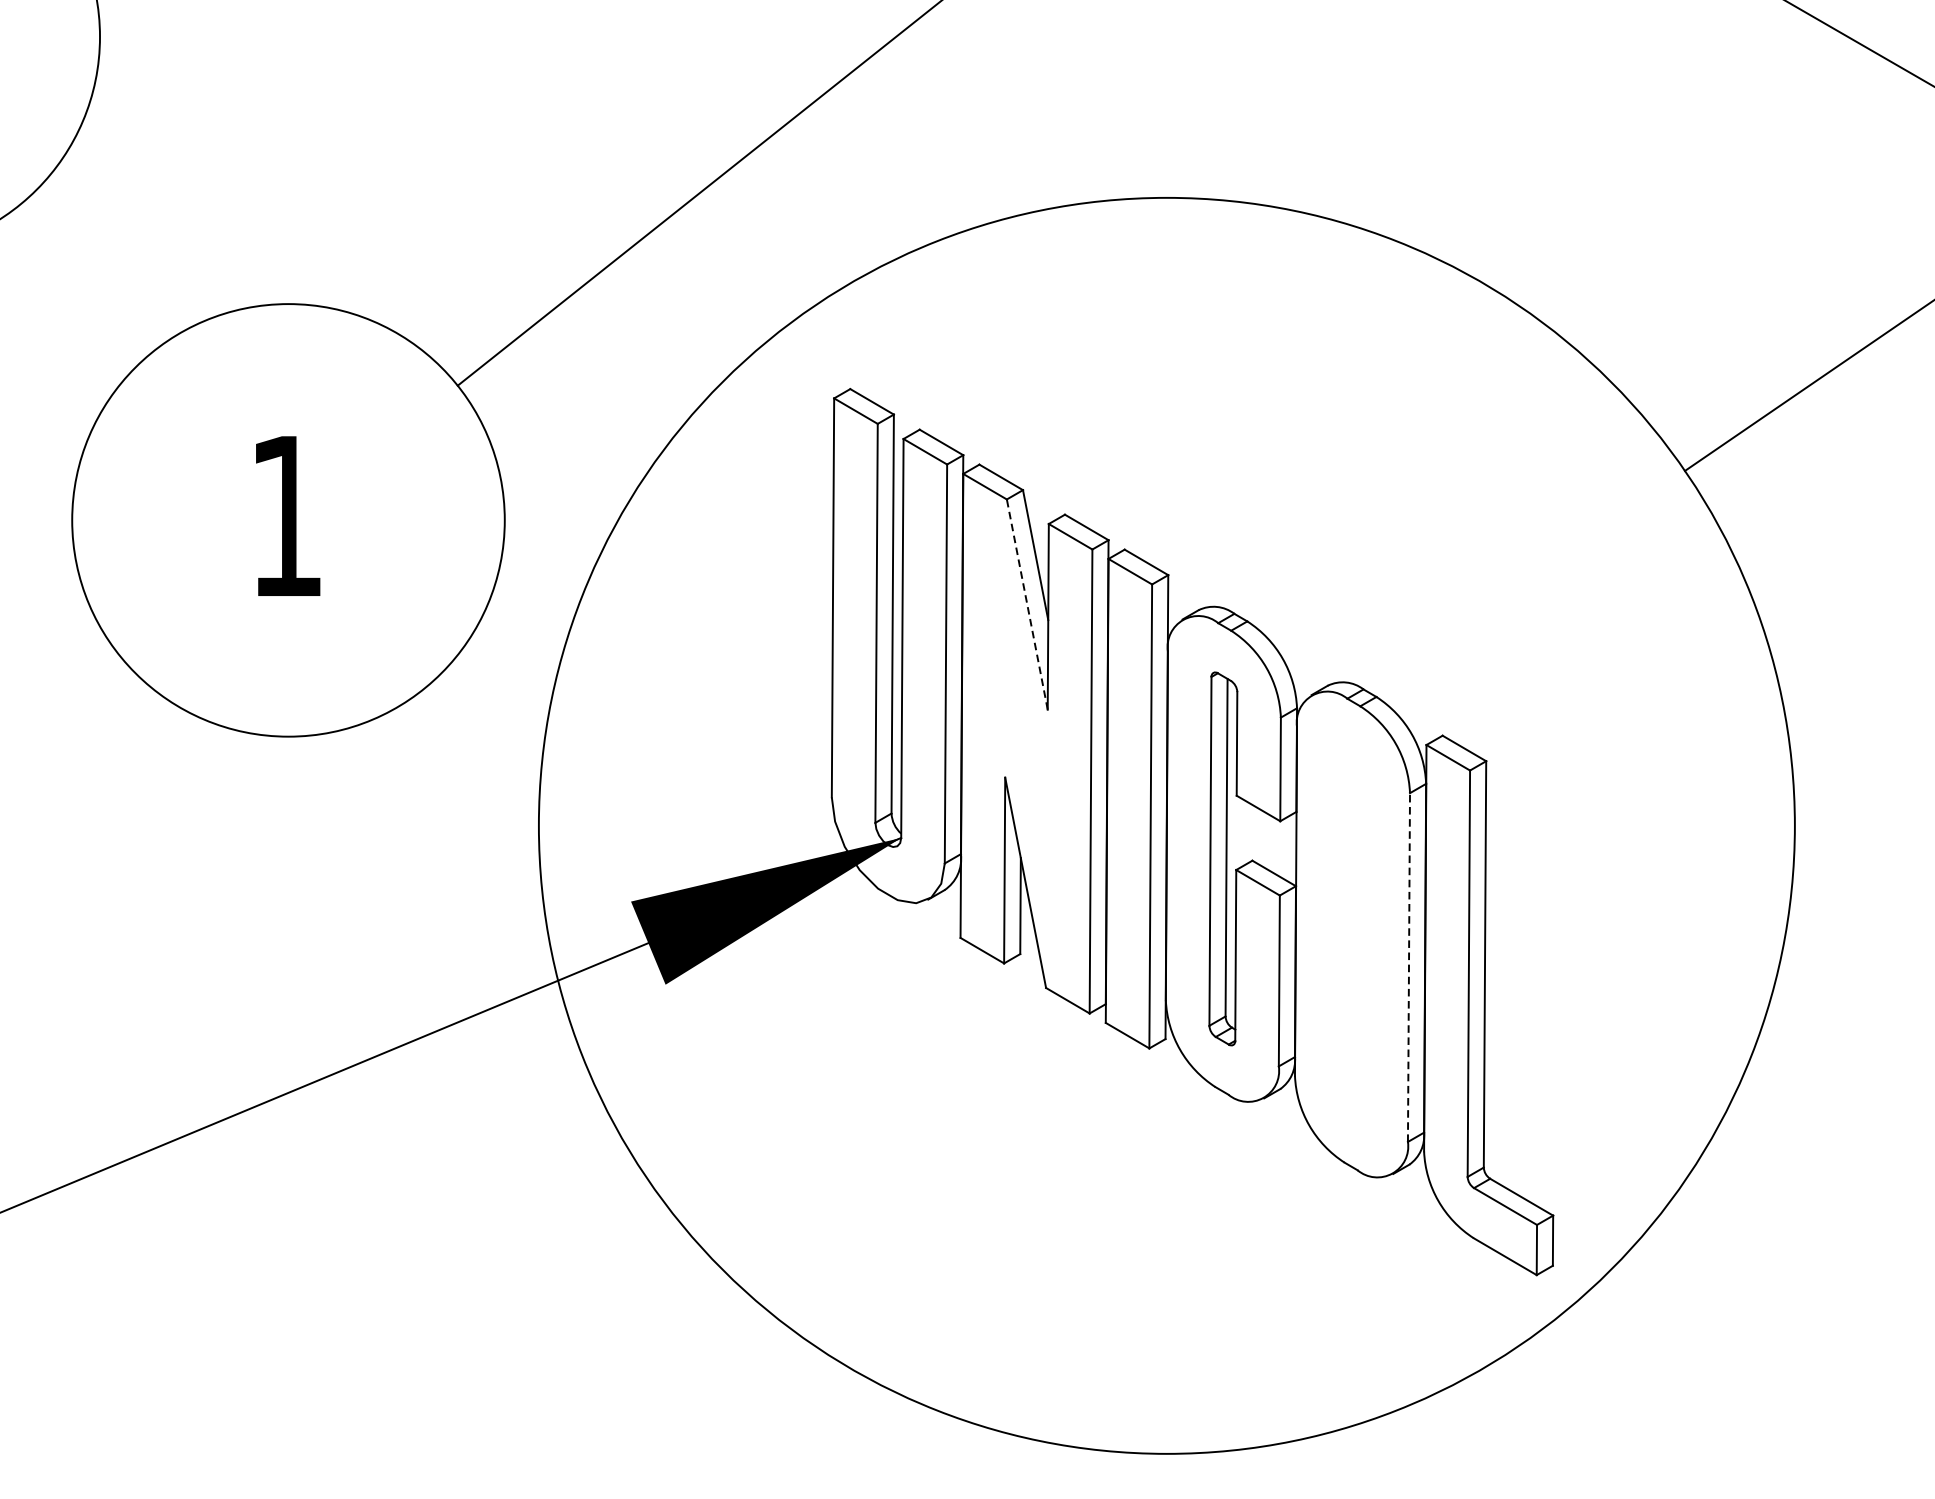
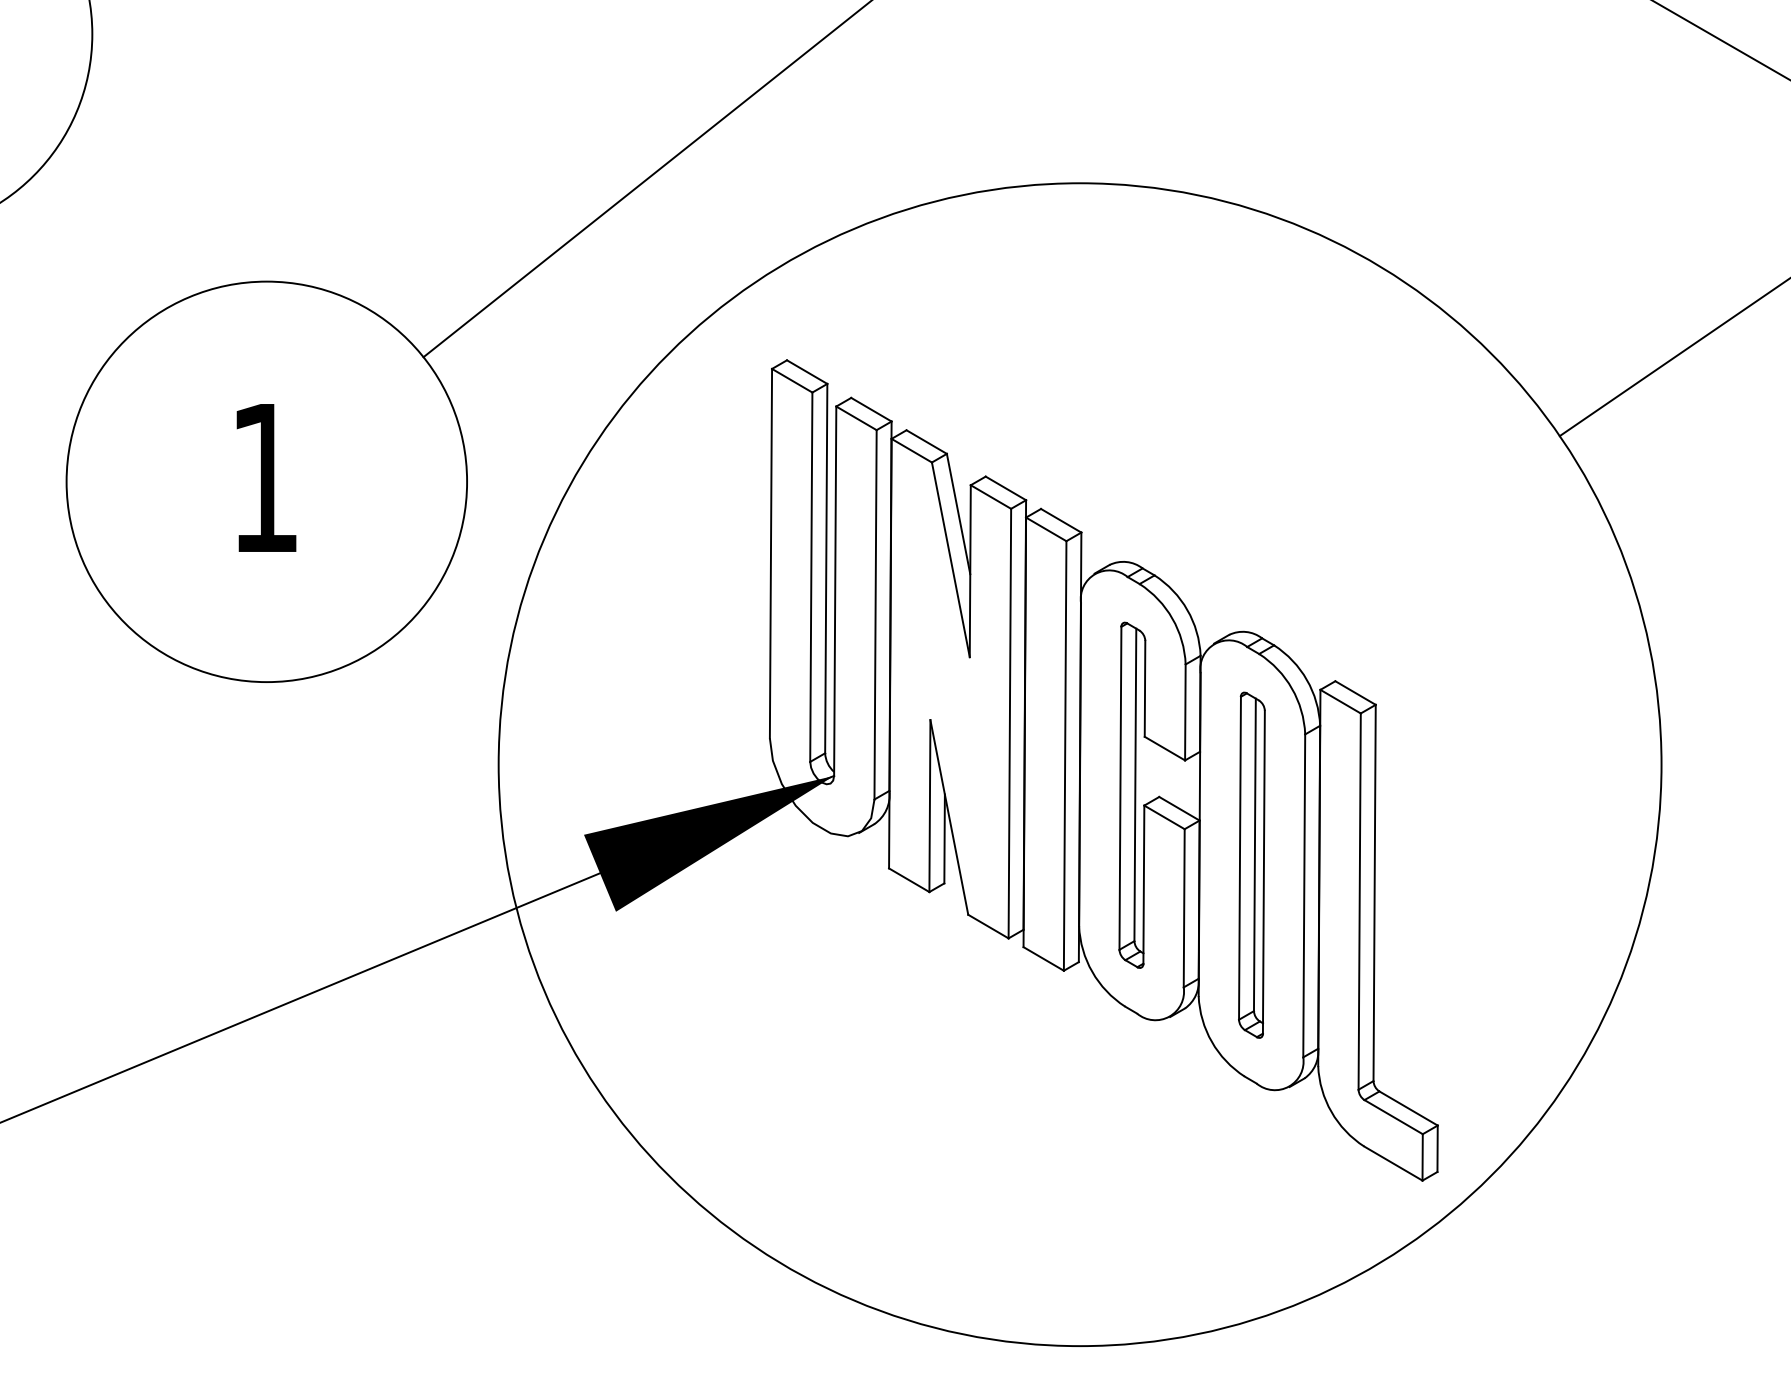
line: (1026, 604) -> (950, 559), dashed -> solid
part: (1352, 933) -> (1251, 864), added
line: (1409, 967) -> (1304, 895), dashed -> solid

